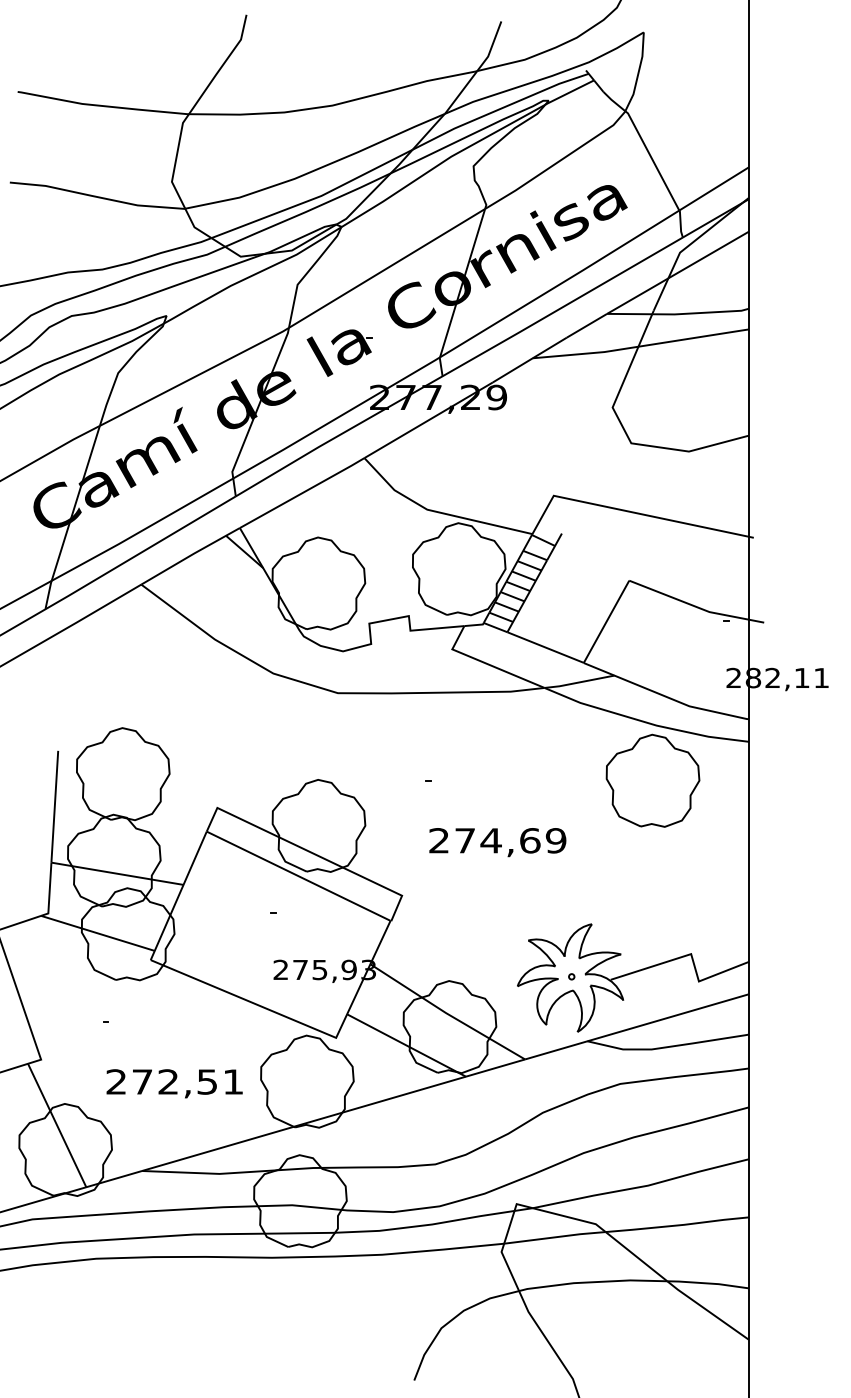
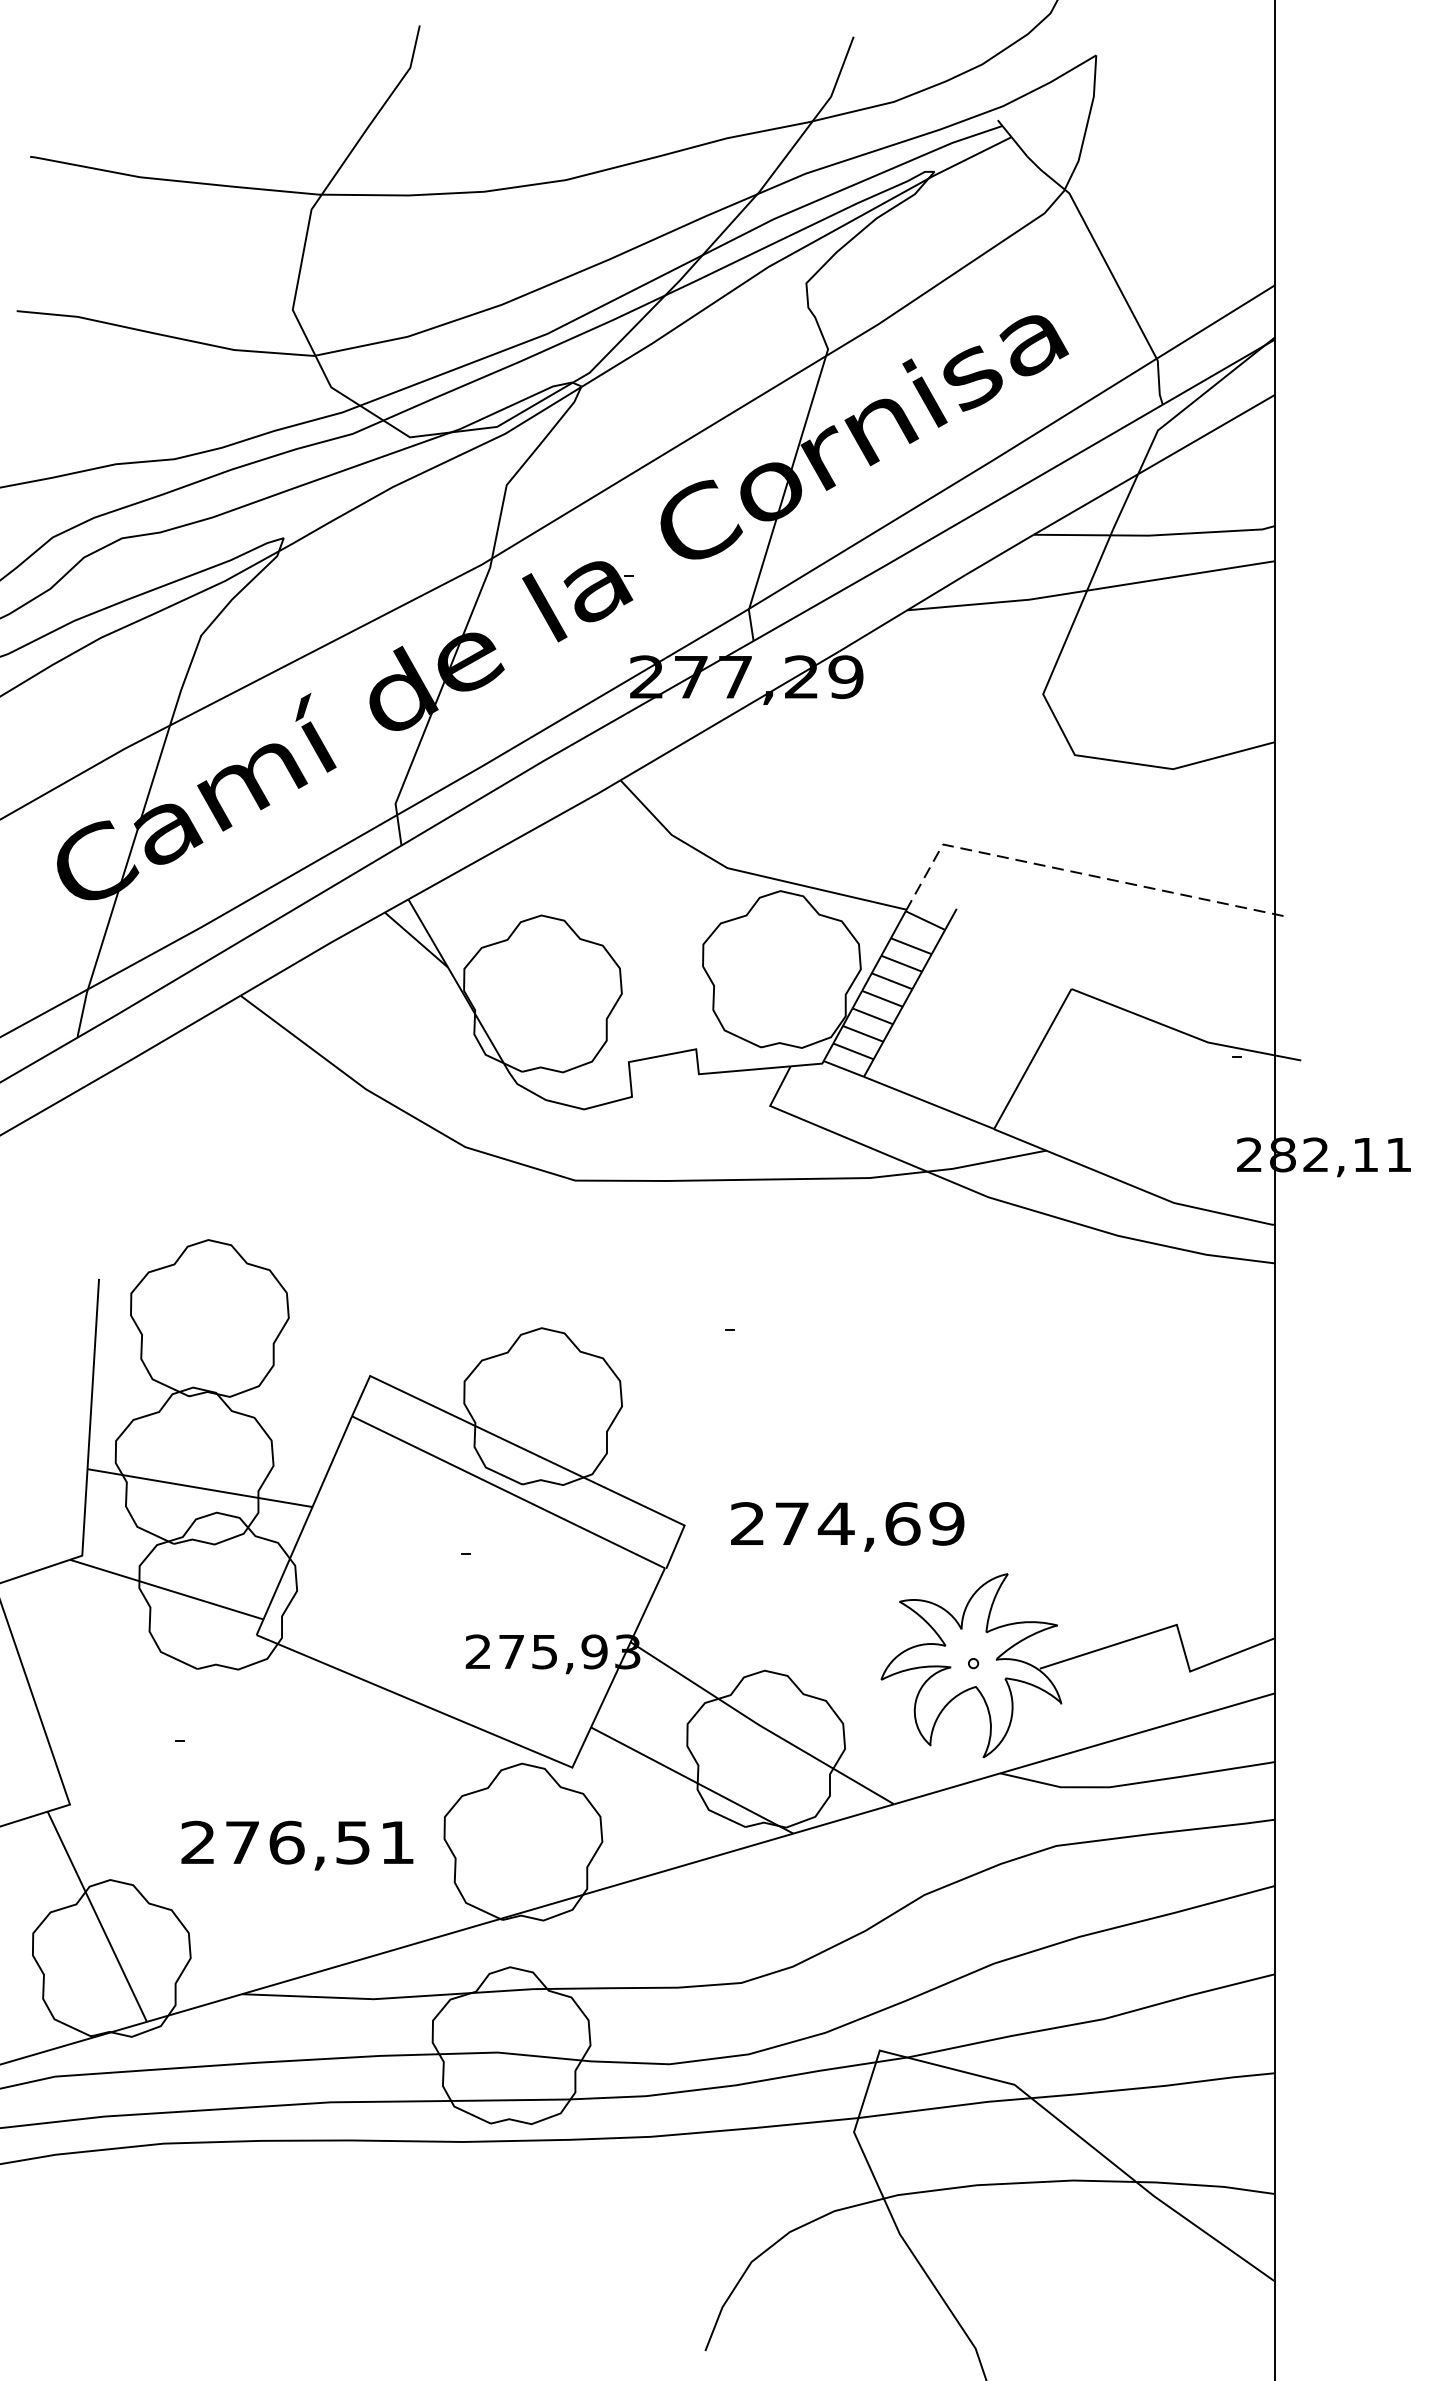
line: (628, 511) -> (1070, 871), solid -> dashed
part: (652, 780) -> (1111, 1329), removed
text: (497, 842) -> (847, 1526), moved
text: (168, 1081) -> (286, 1841), 272,51 -> 276,51

